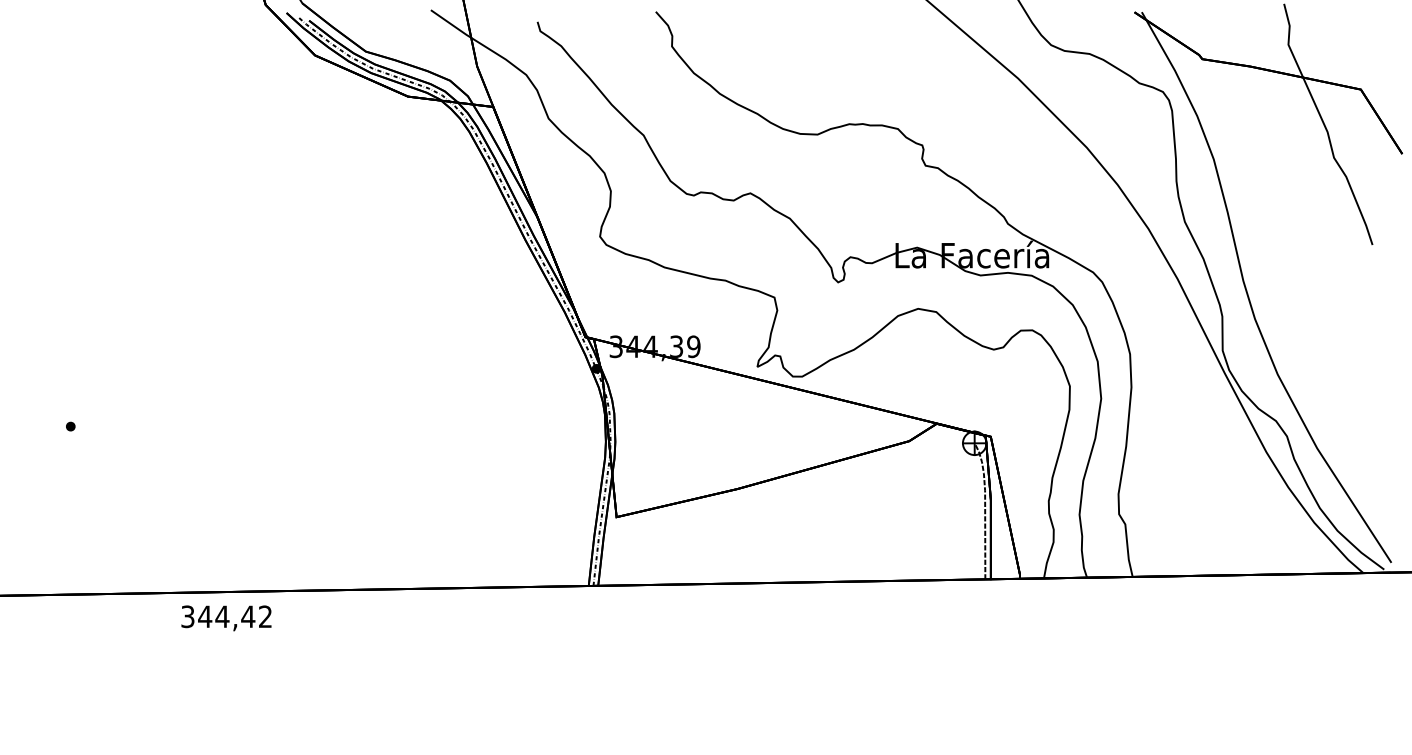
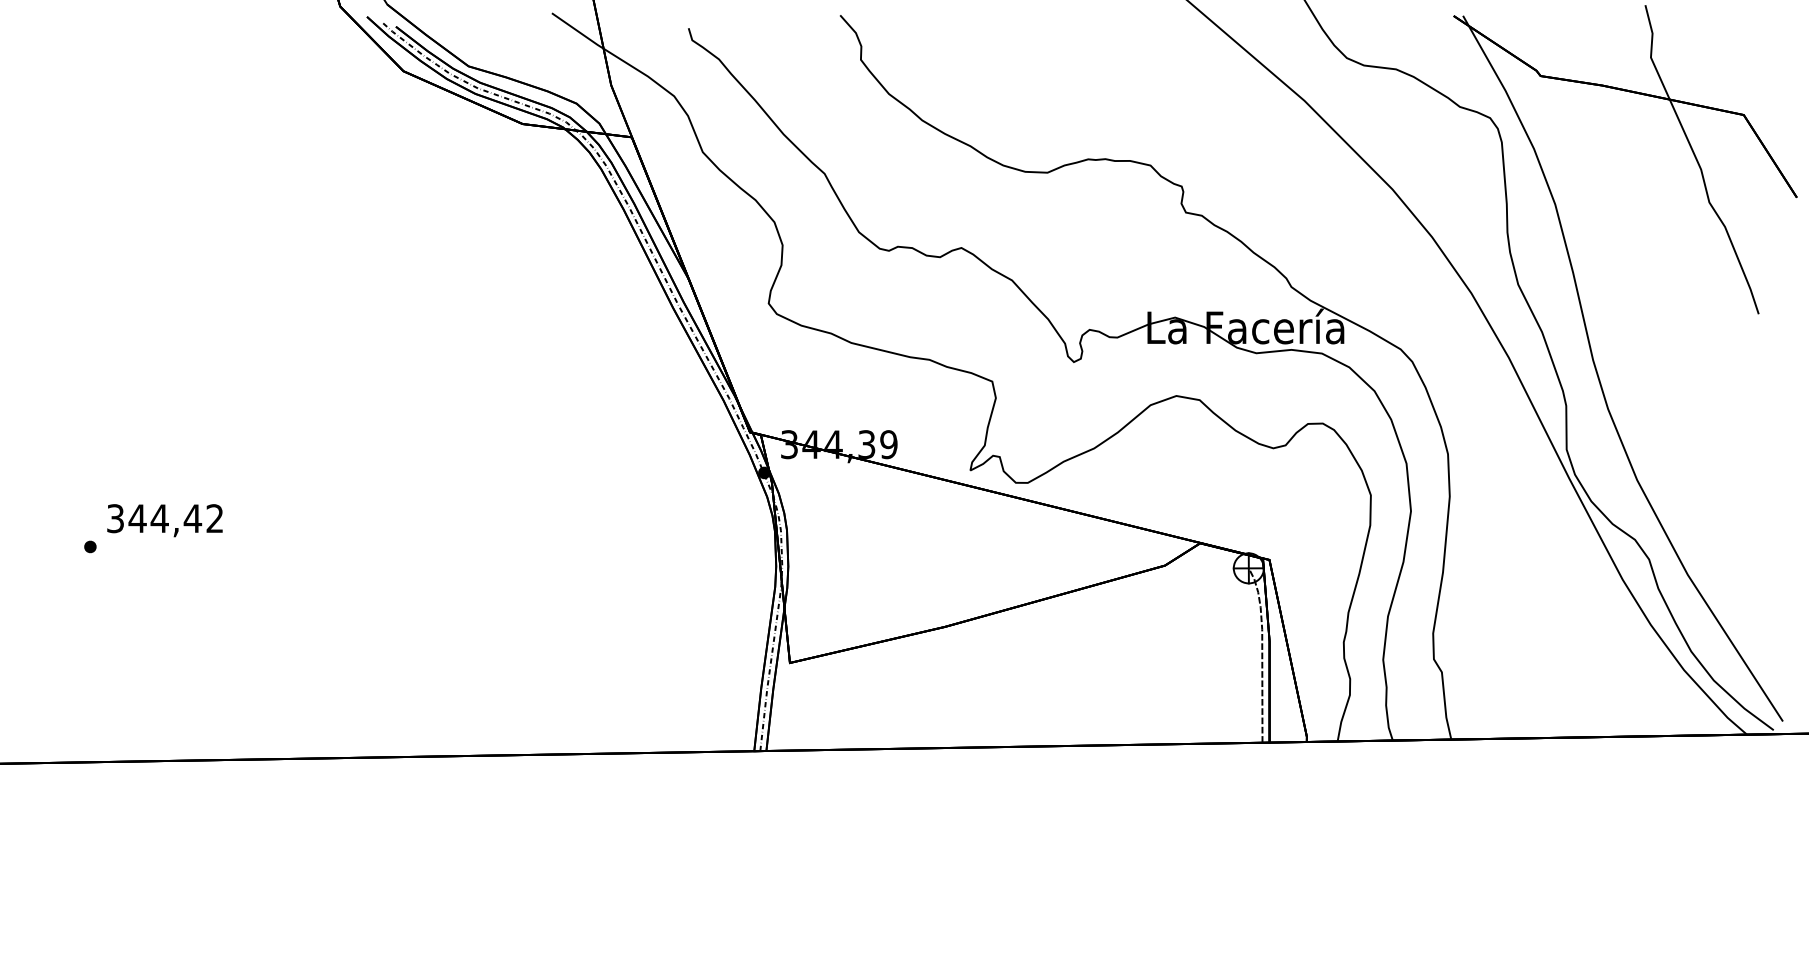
text: (226, 618) -> (164, 520), moved

